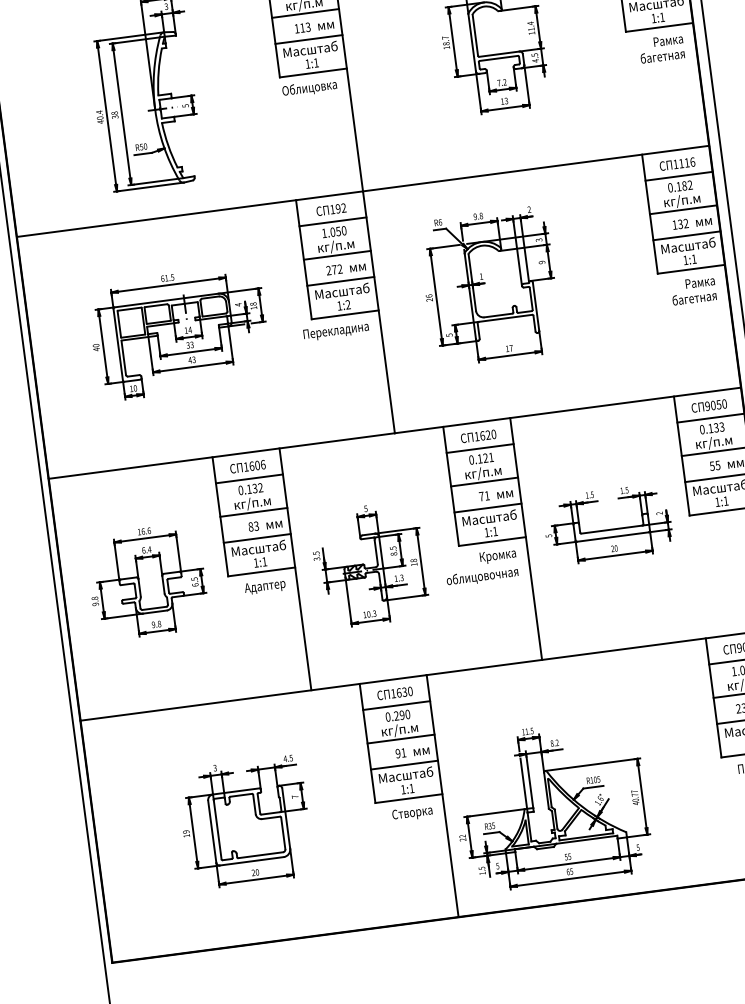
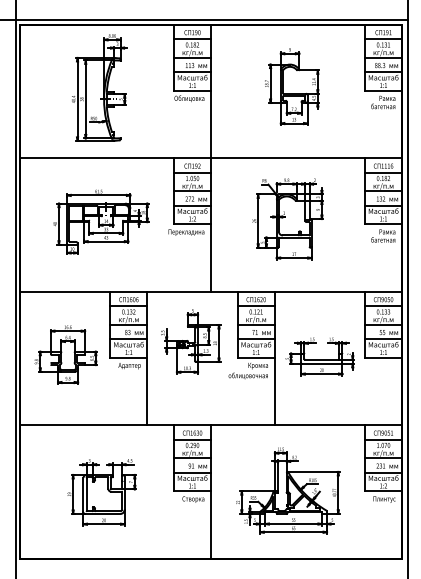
part: (488, 287) -> (287, 219), moved
part: (370, 564) -> (191, 341), moved
part: (551, 804) -> (288, 490), moved

